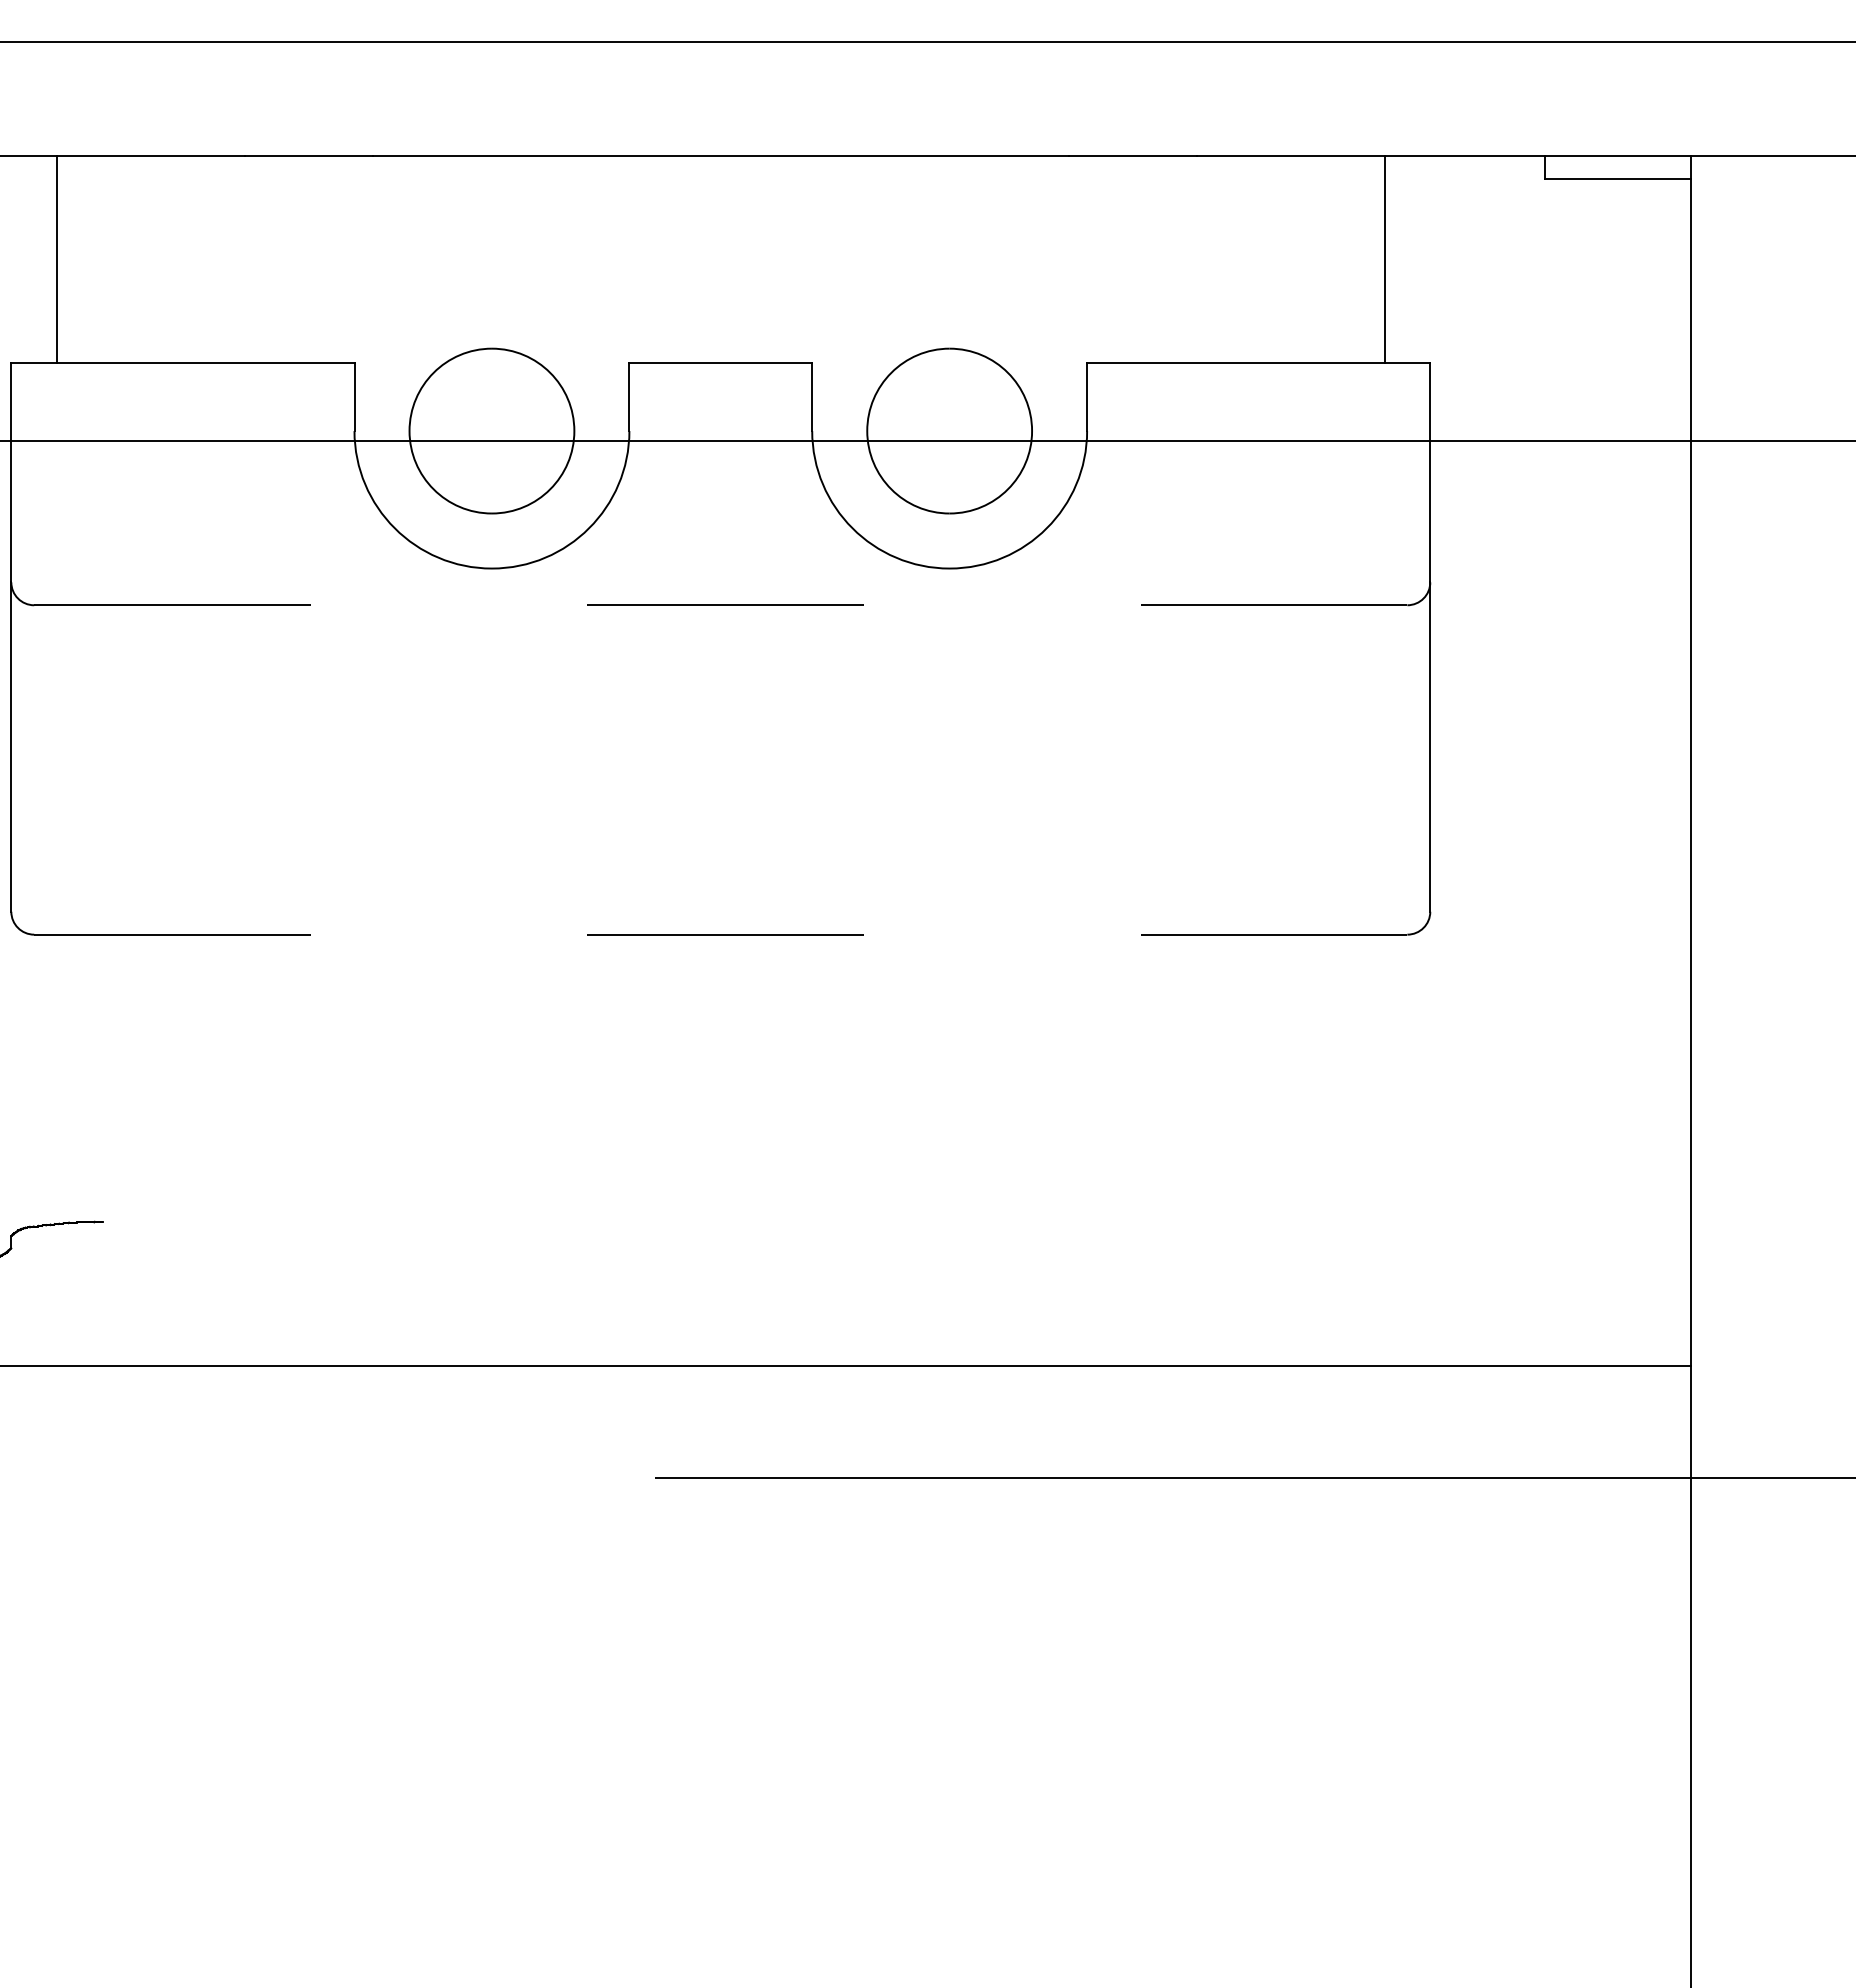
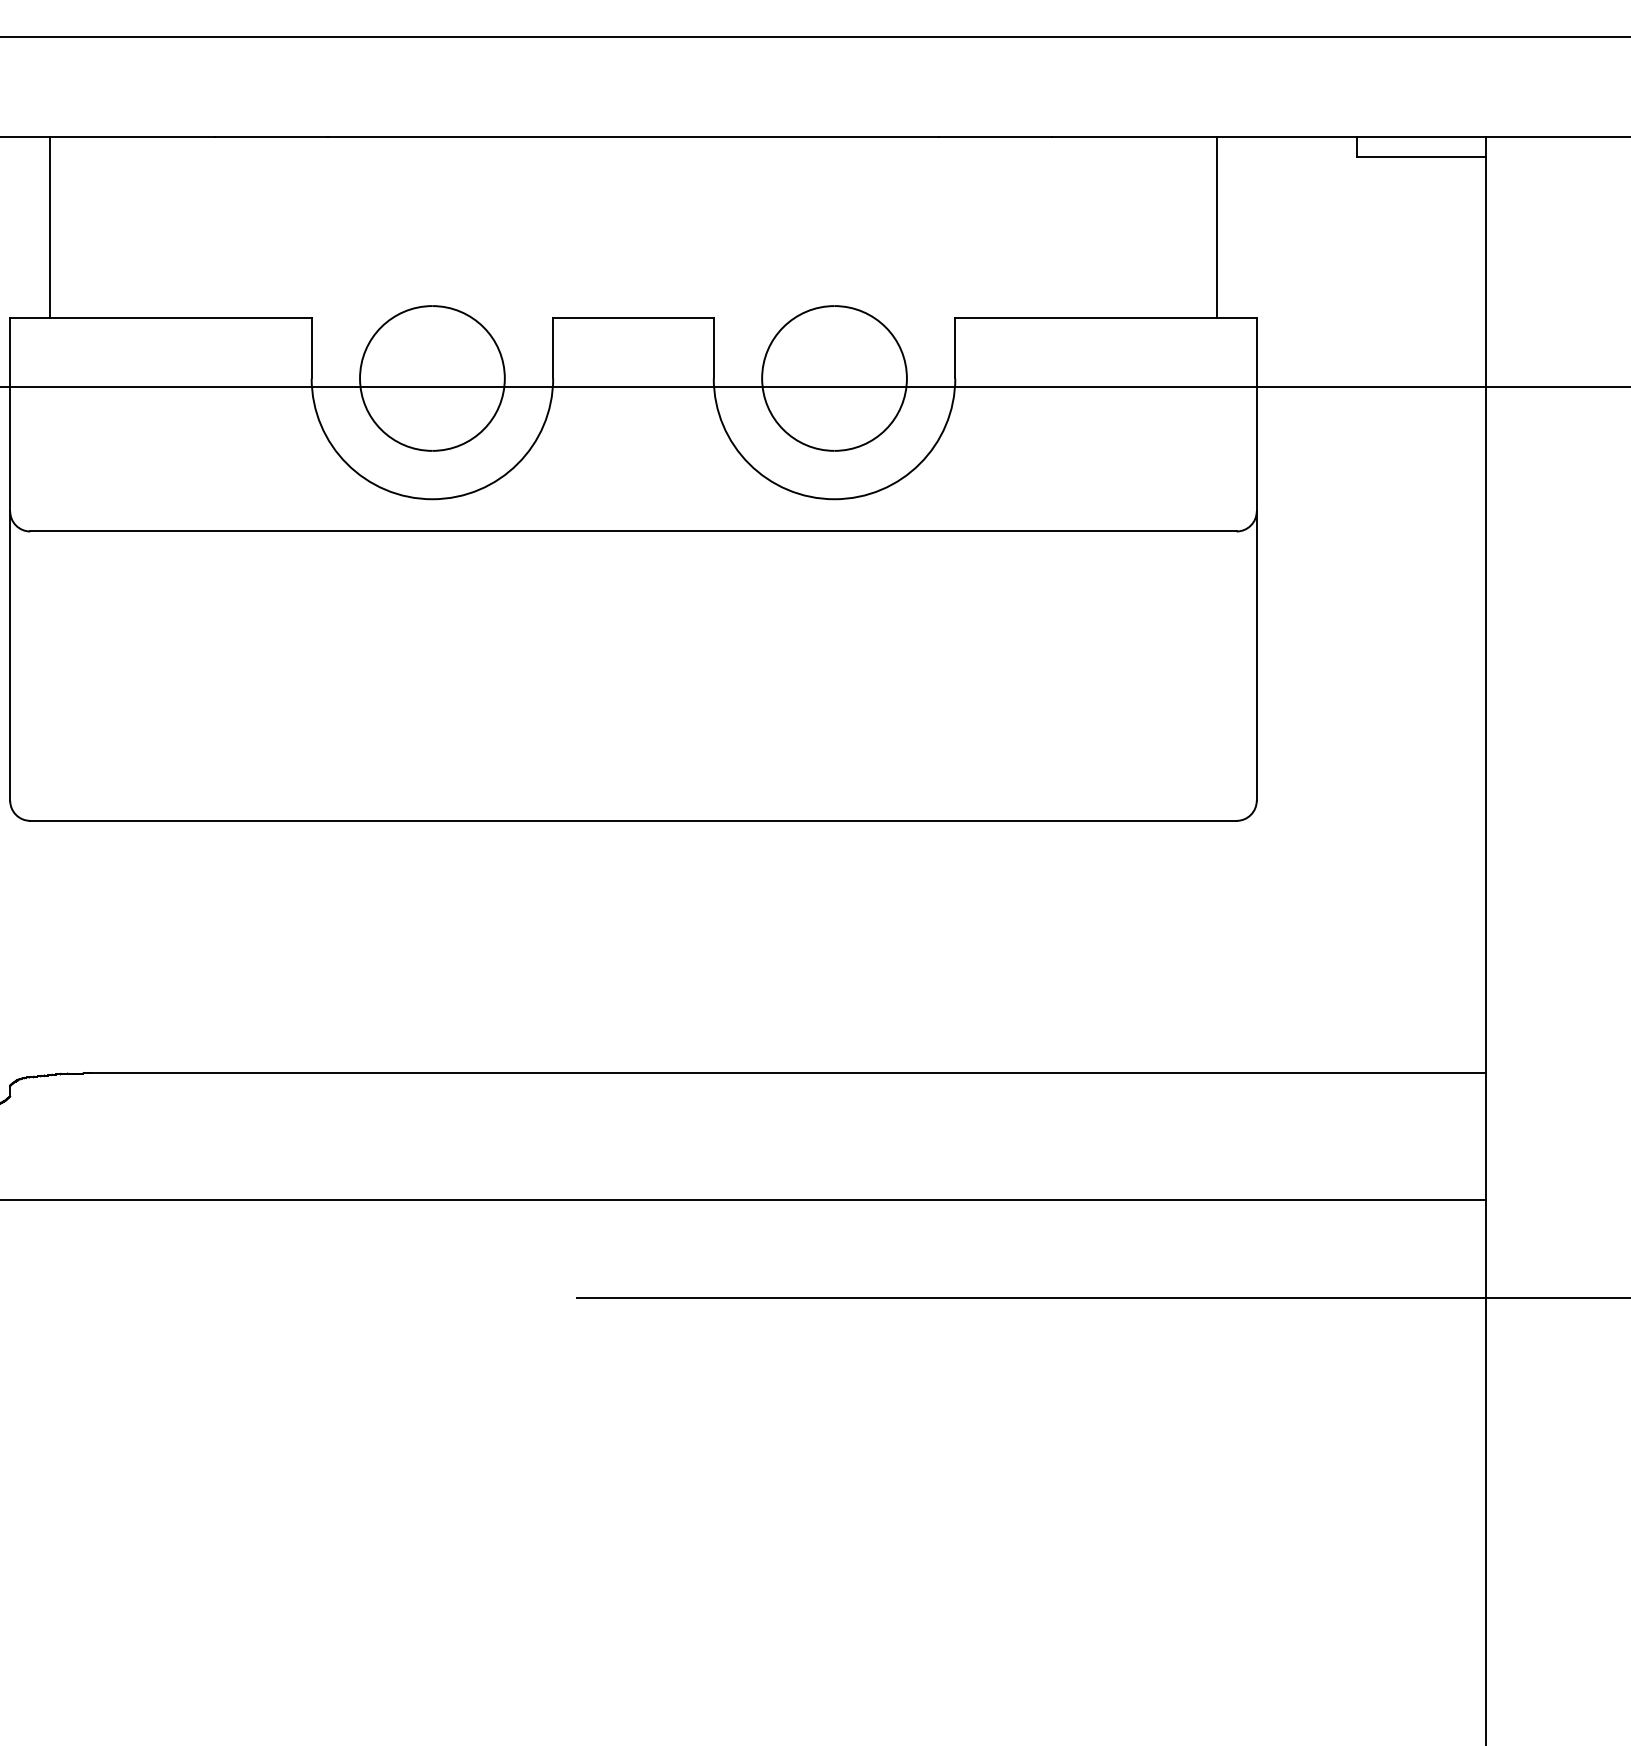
line: (720, 605) -> (633, 531), dashed -> solid
line: (720, 934) -> (633, 820), dashed -> solid
line: (896, 1221) -> (787, 1072), added

